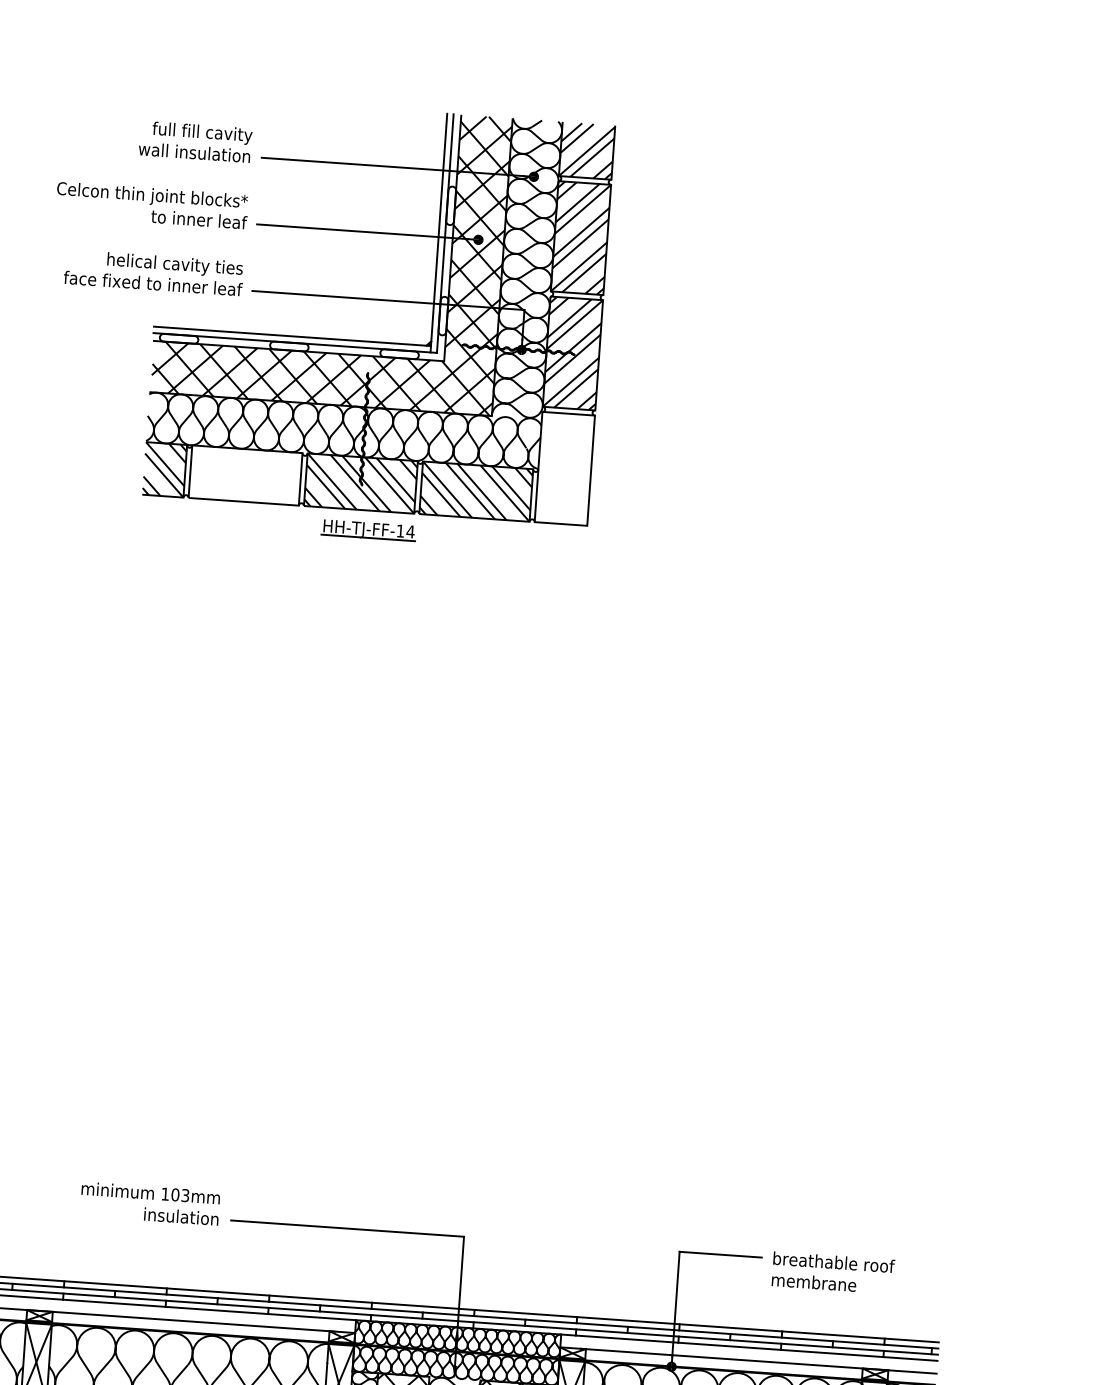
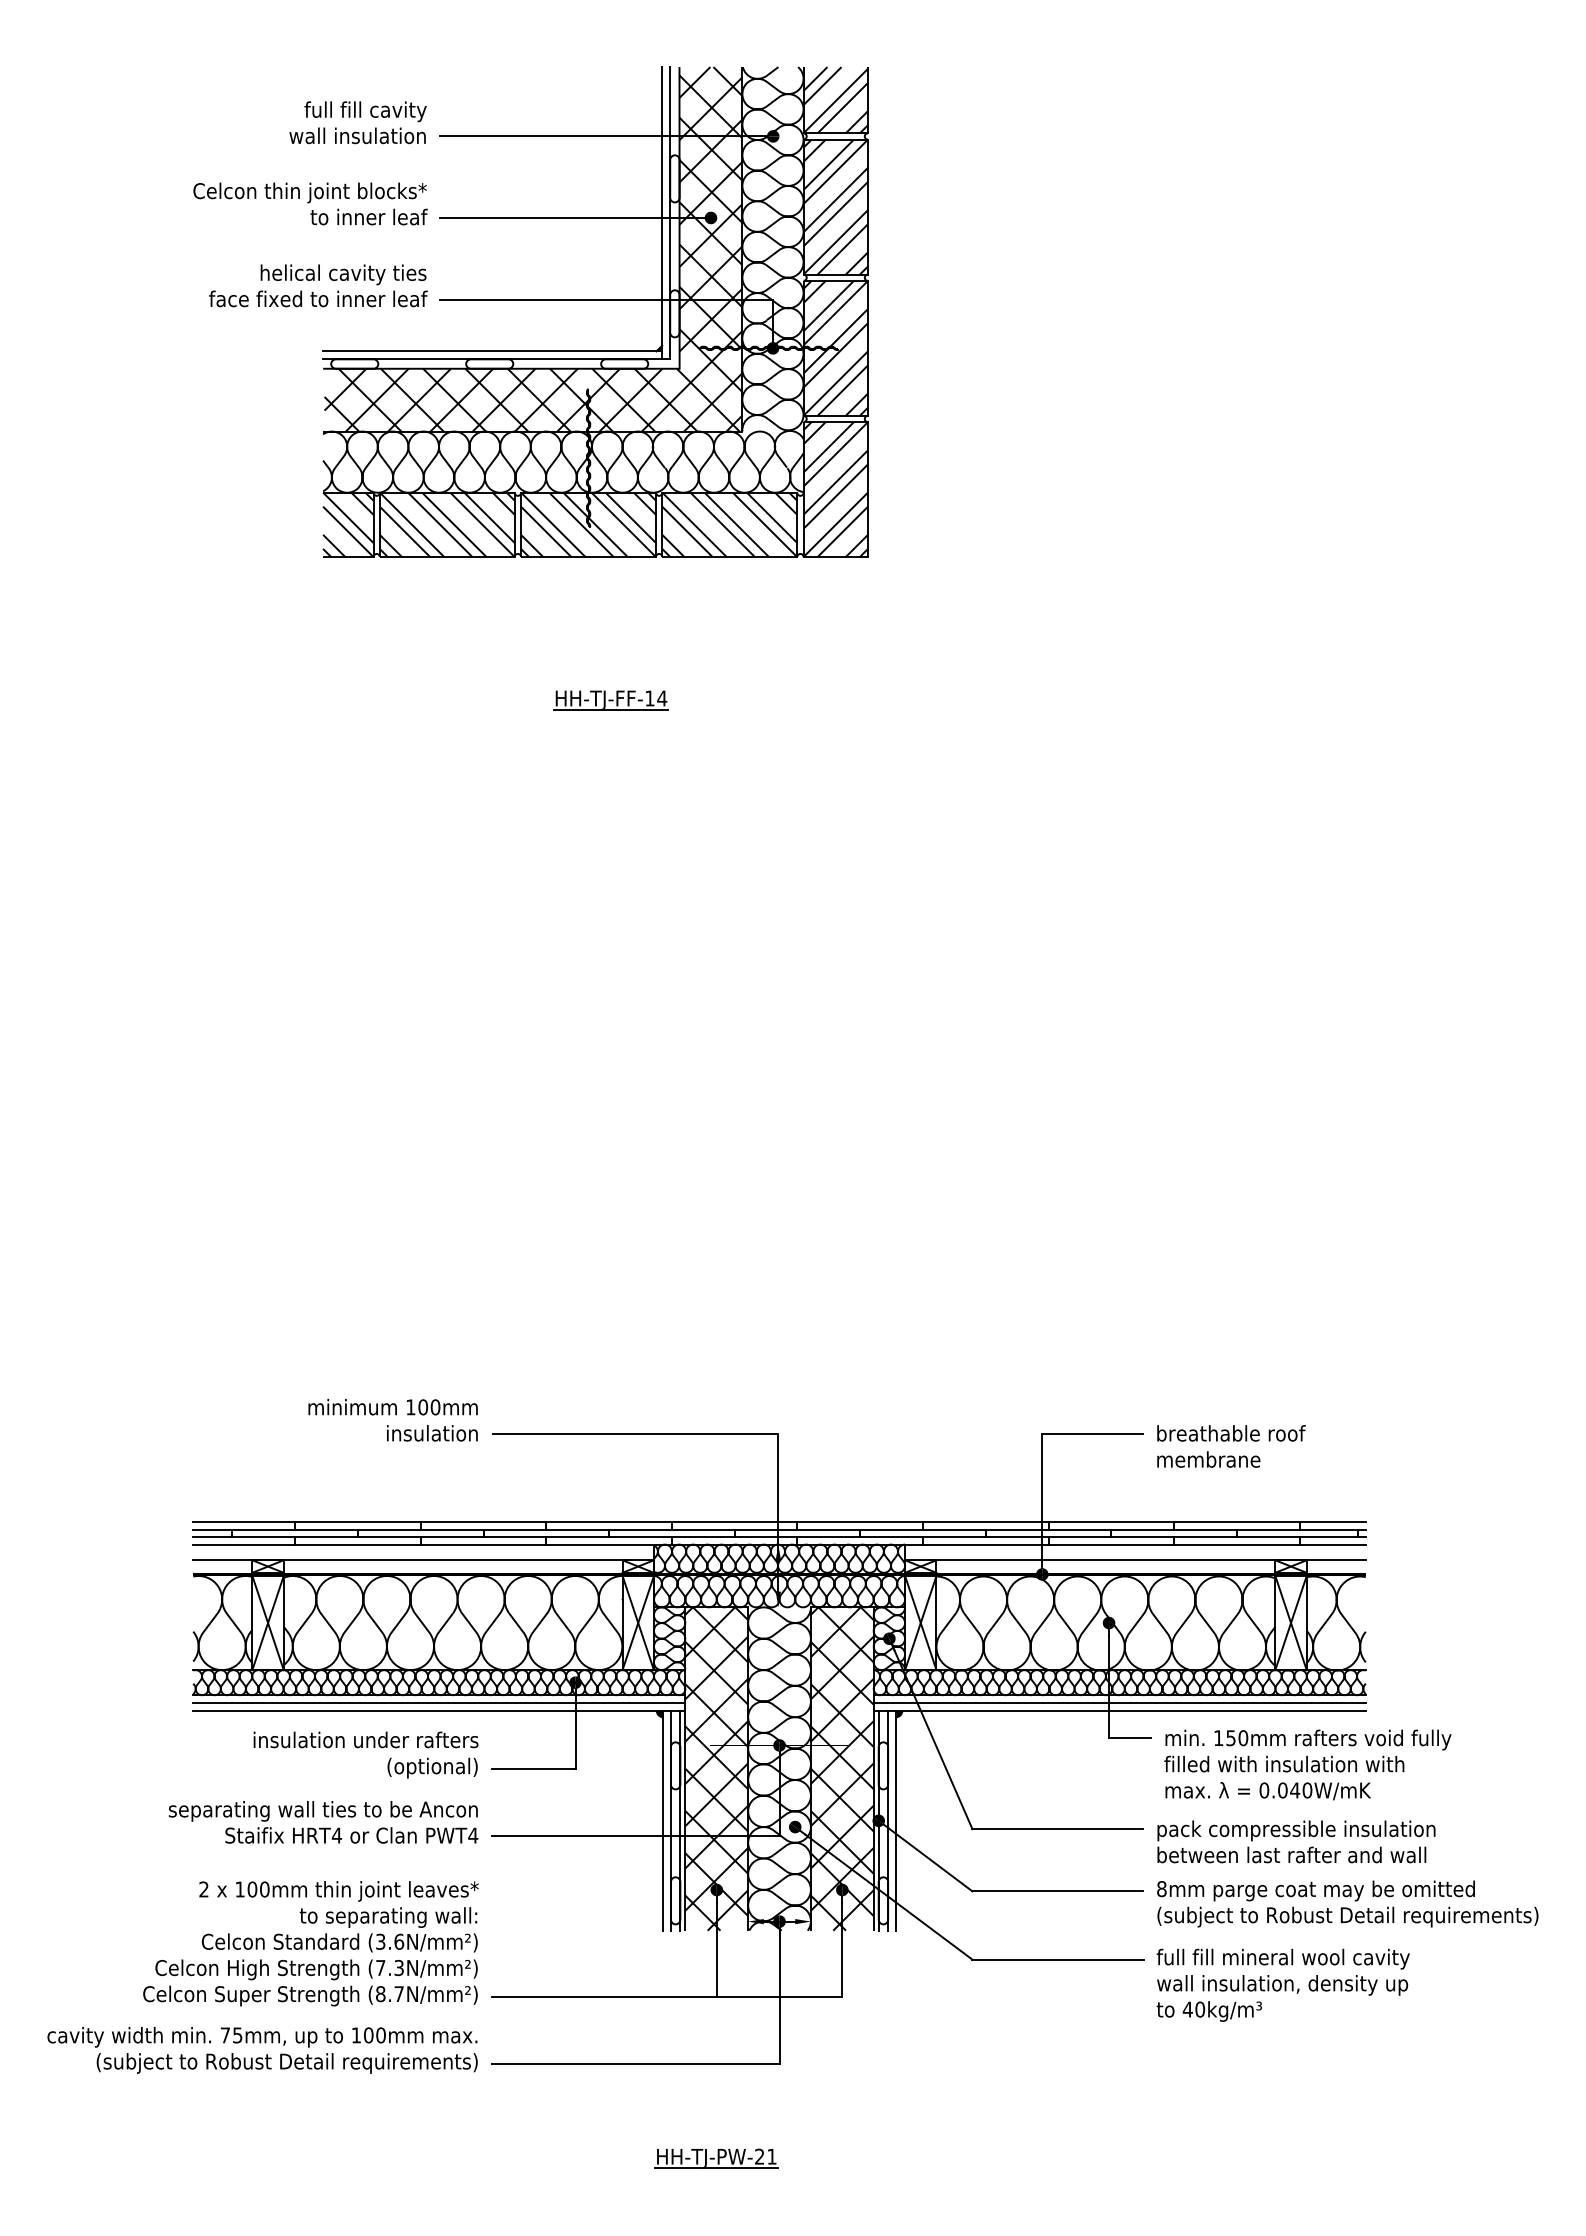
hatch: (564, 468) -> (835, 489), added
hatch: (244, 475) -> (446, 524), added
part: (368, 530) -> (610, 700), moved
text: (185, 1195) -> (435, 1407), 103mm -> 100mm

